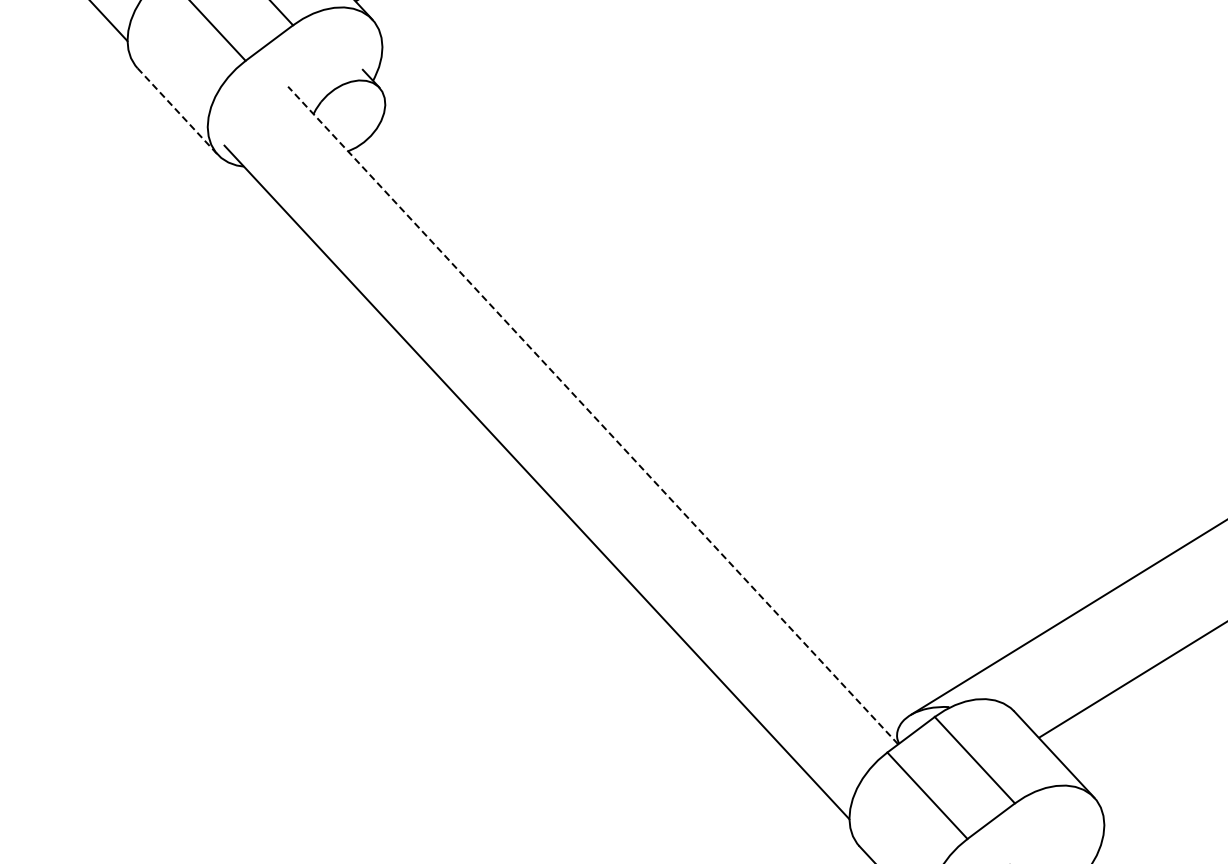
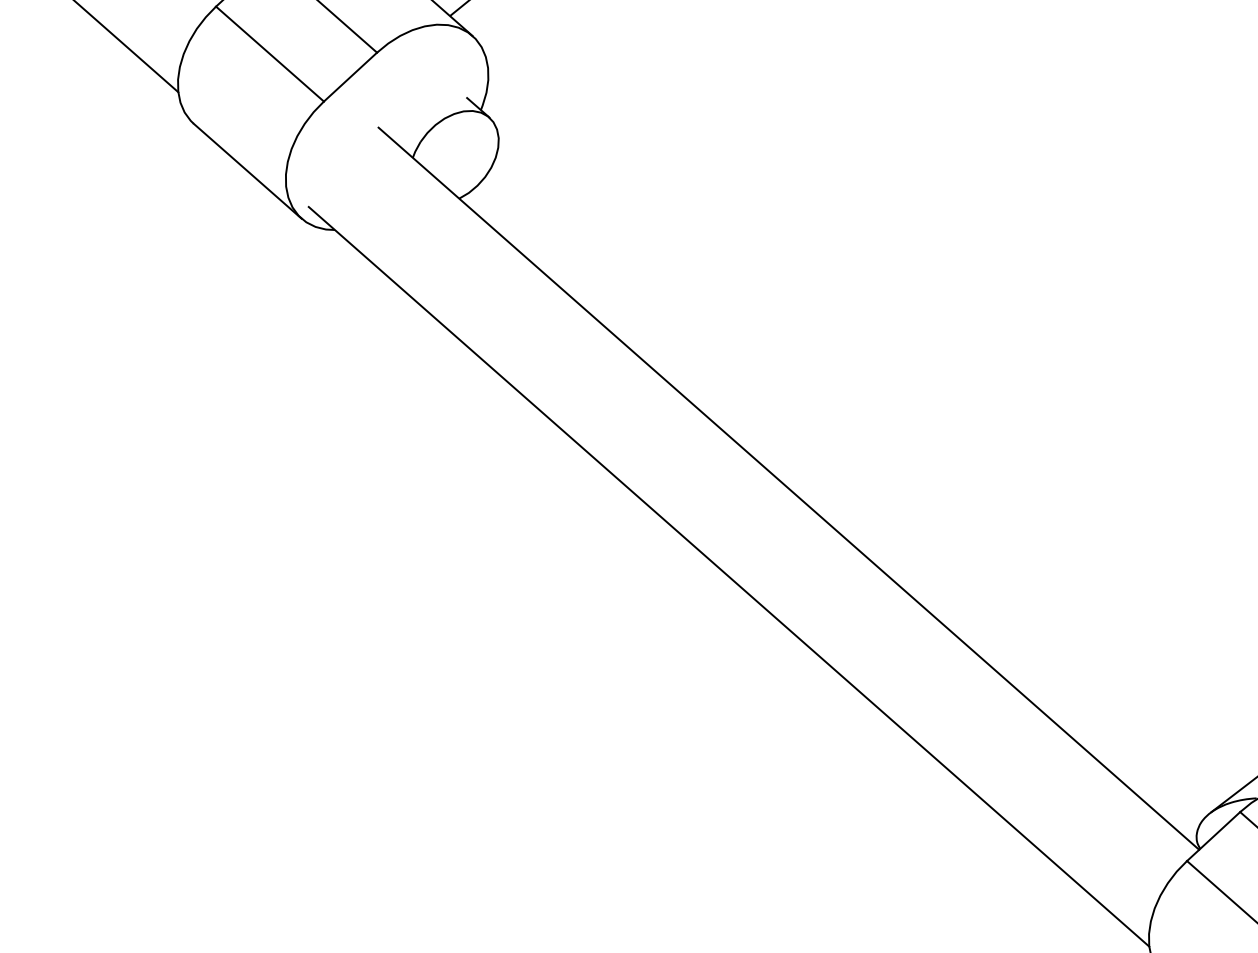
line: (177, 111) -> (247, 171), dashed -> solid
line: (593, 415) -> (789, 488), dashed -> solid

